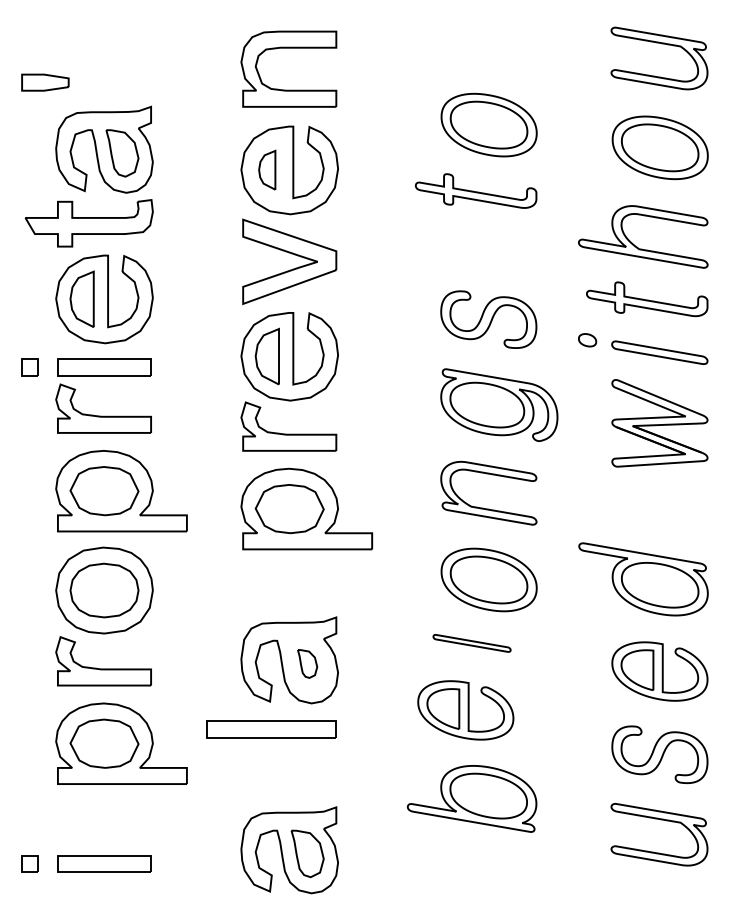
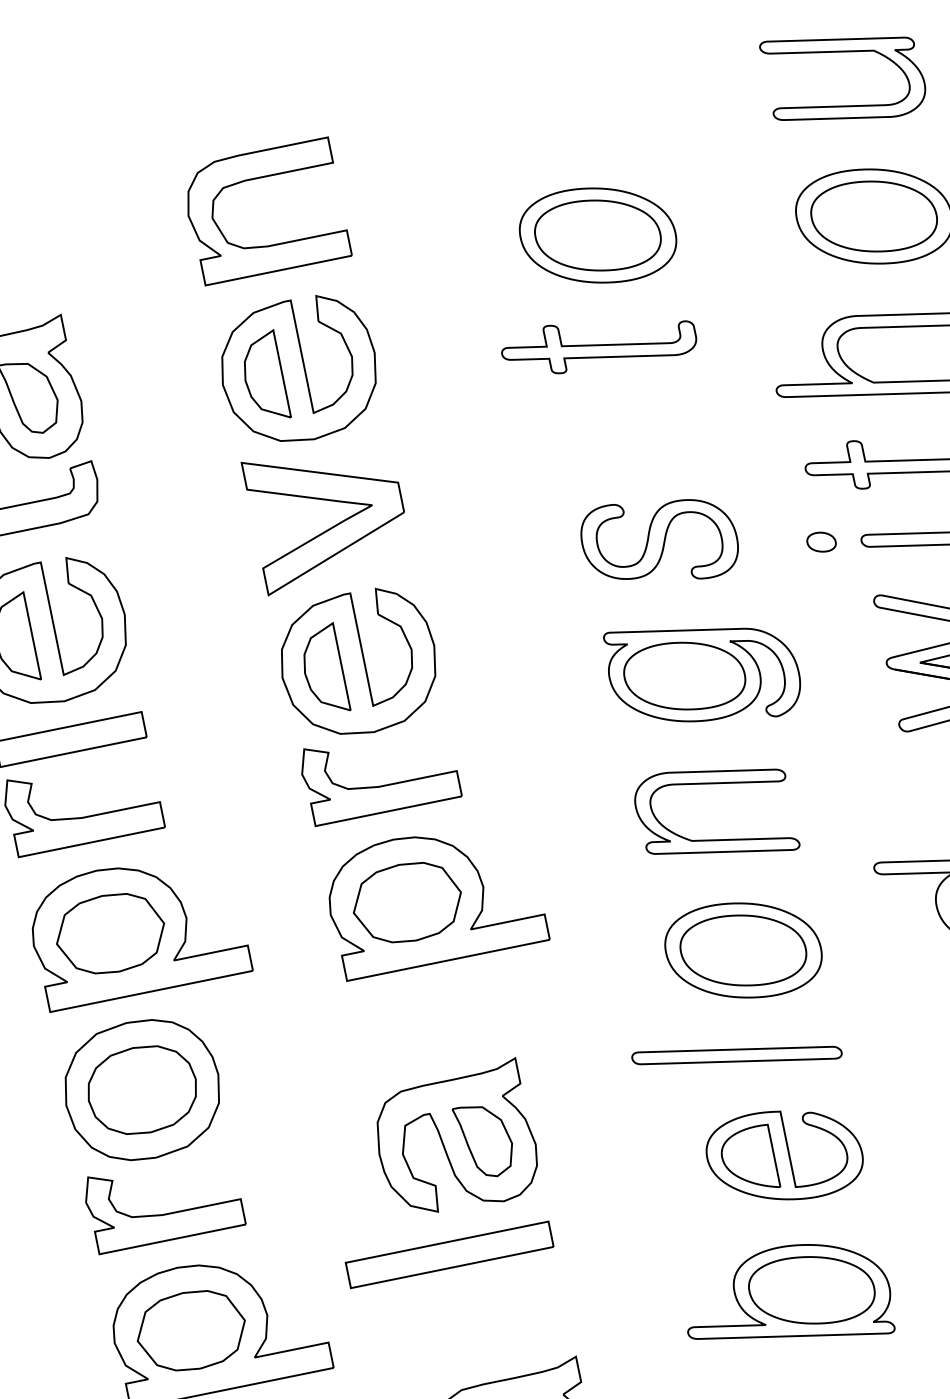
part: (266, 169) -> (262, 376), size x1.43
part: (471, 643) -> (736, 1055), size x1.67
part: (307, 663) -> (484, 1139), size x1.67
part: (465, 710) -> (784, 1155), moved

